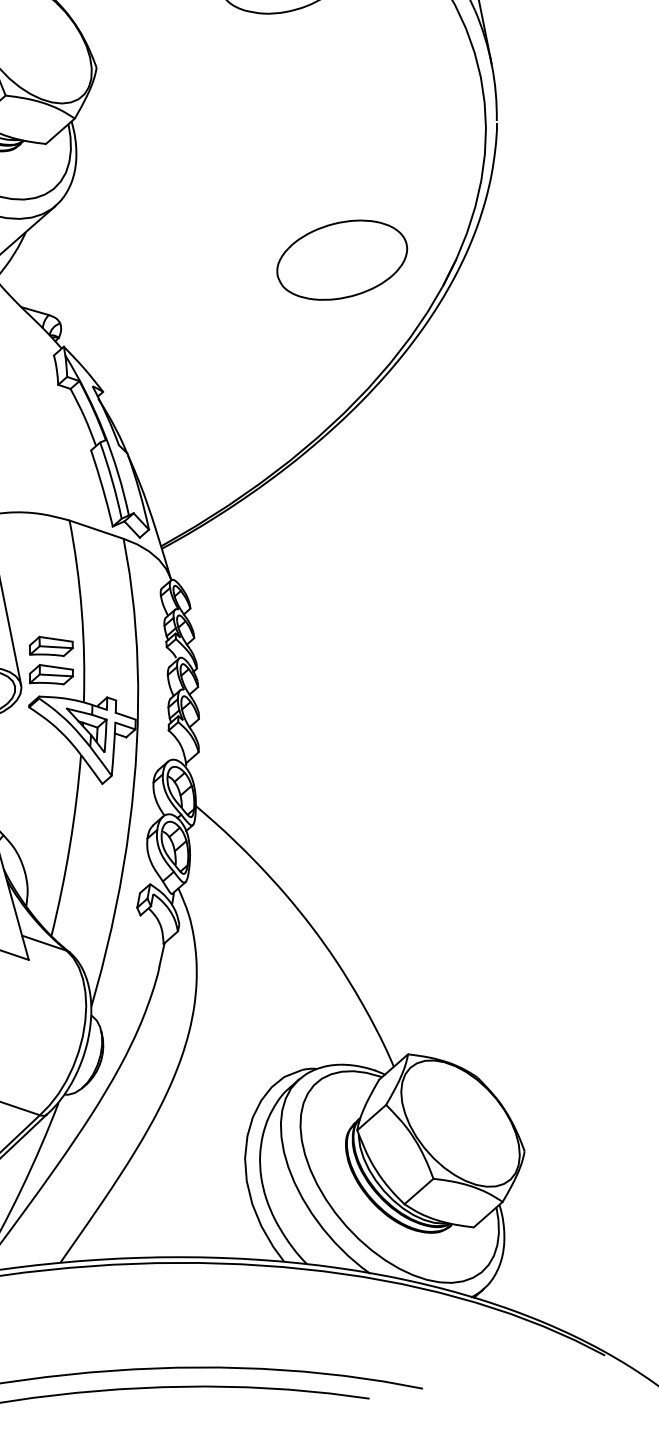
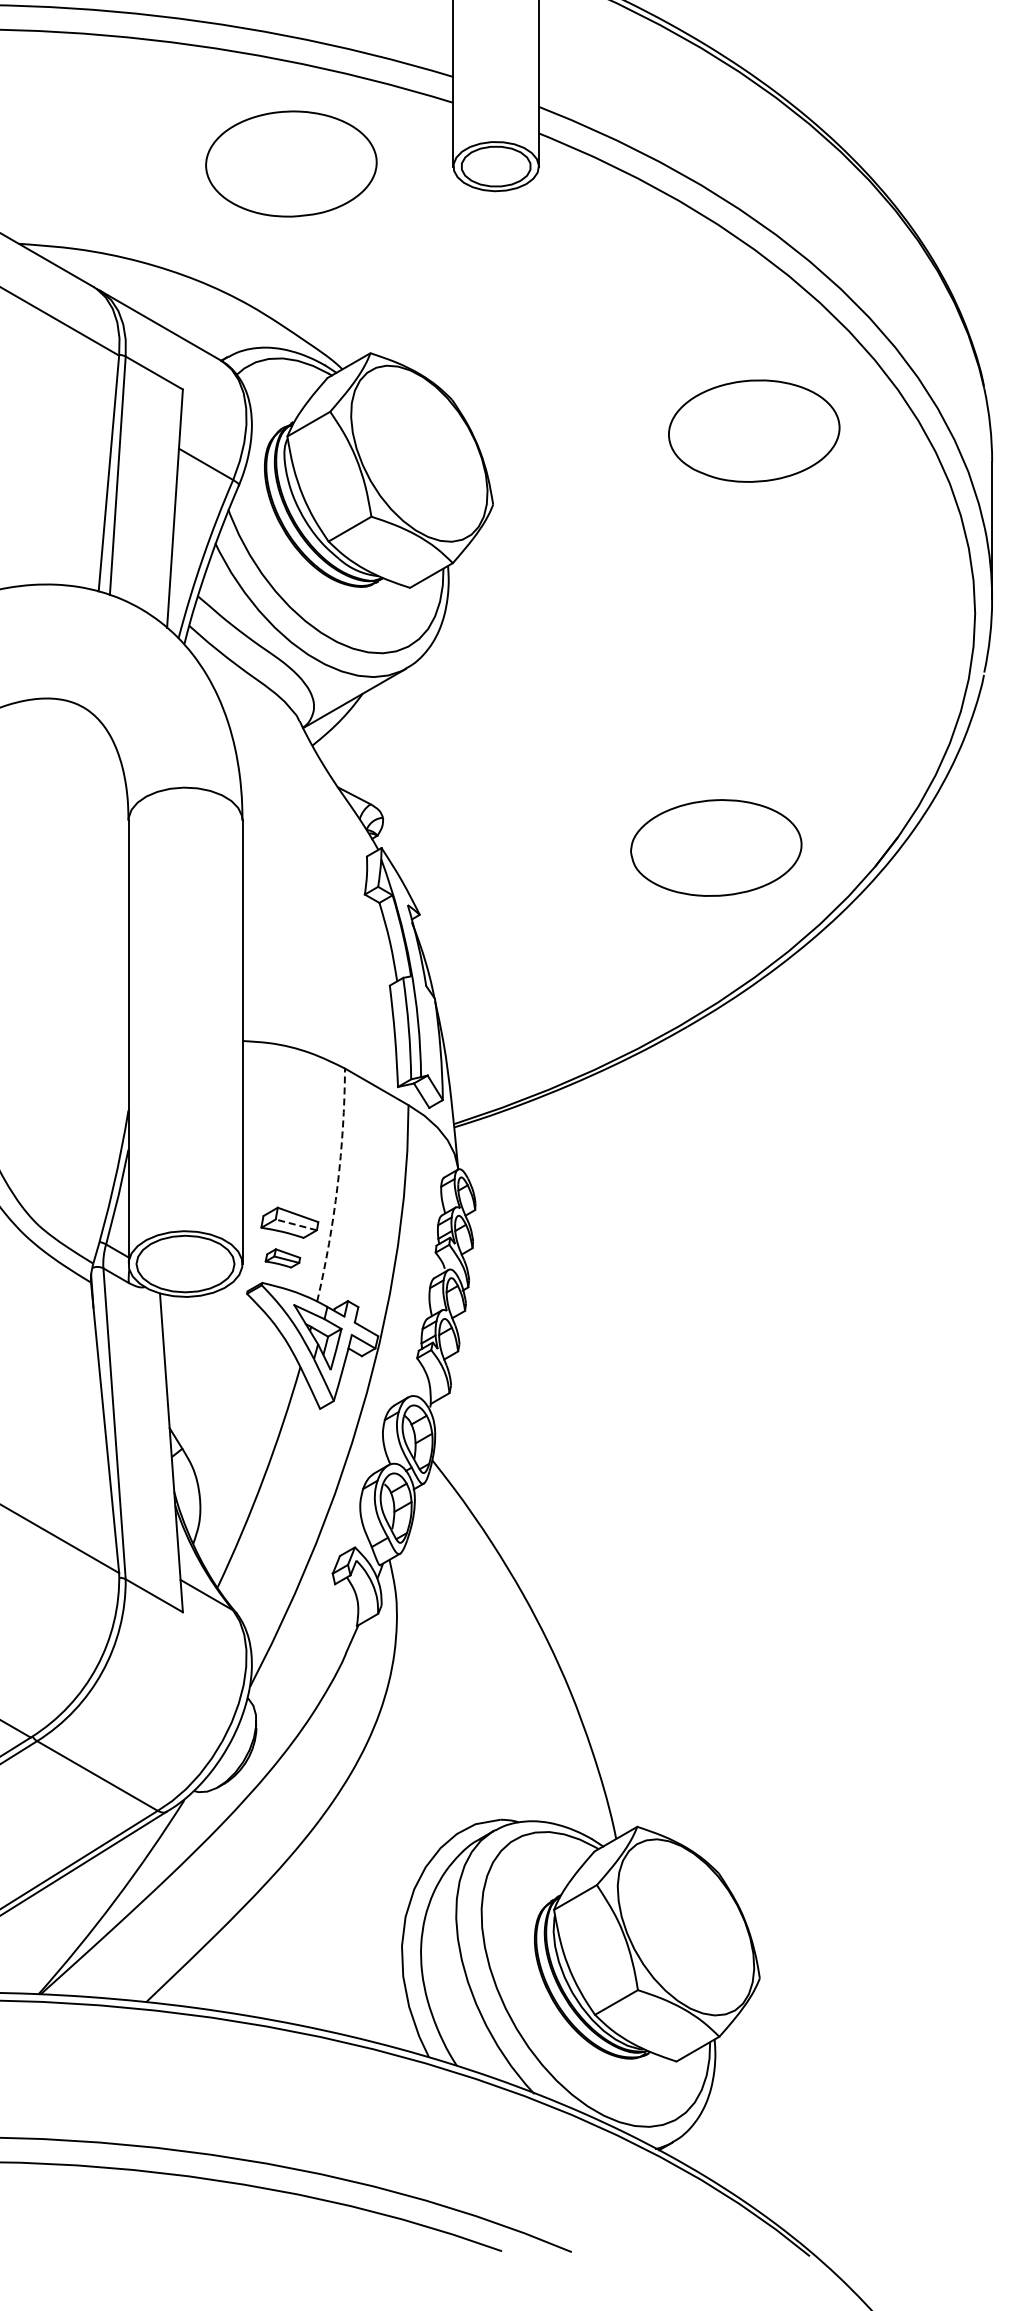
part: (342, 259) -> (716, 847), moved
arc: (81, 610) -> (337, 1185), solid -> dashed
line: (55, 647) -> (295, 1224), solid -> dashed
part: (50, 674) -> (282, 1258), size x0.6

